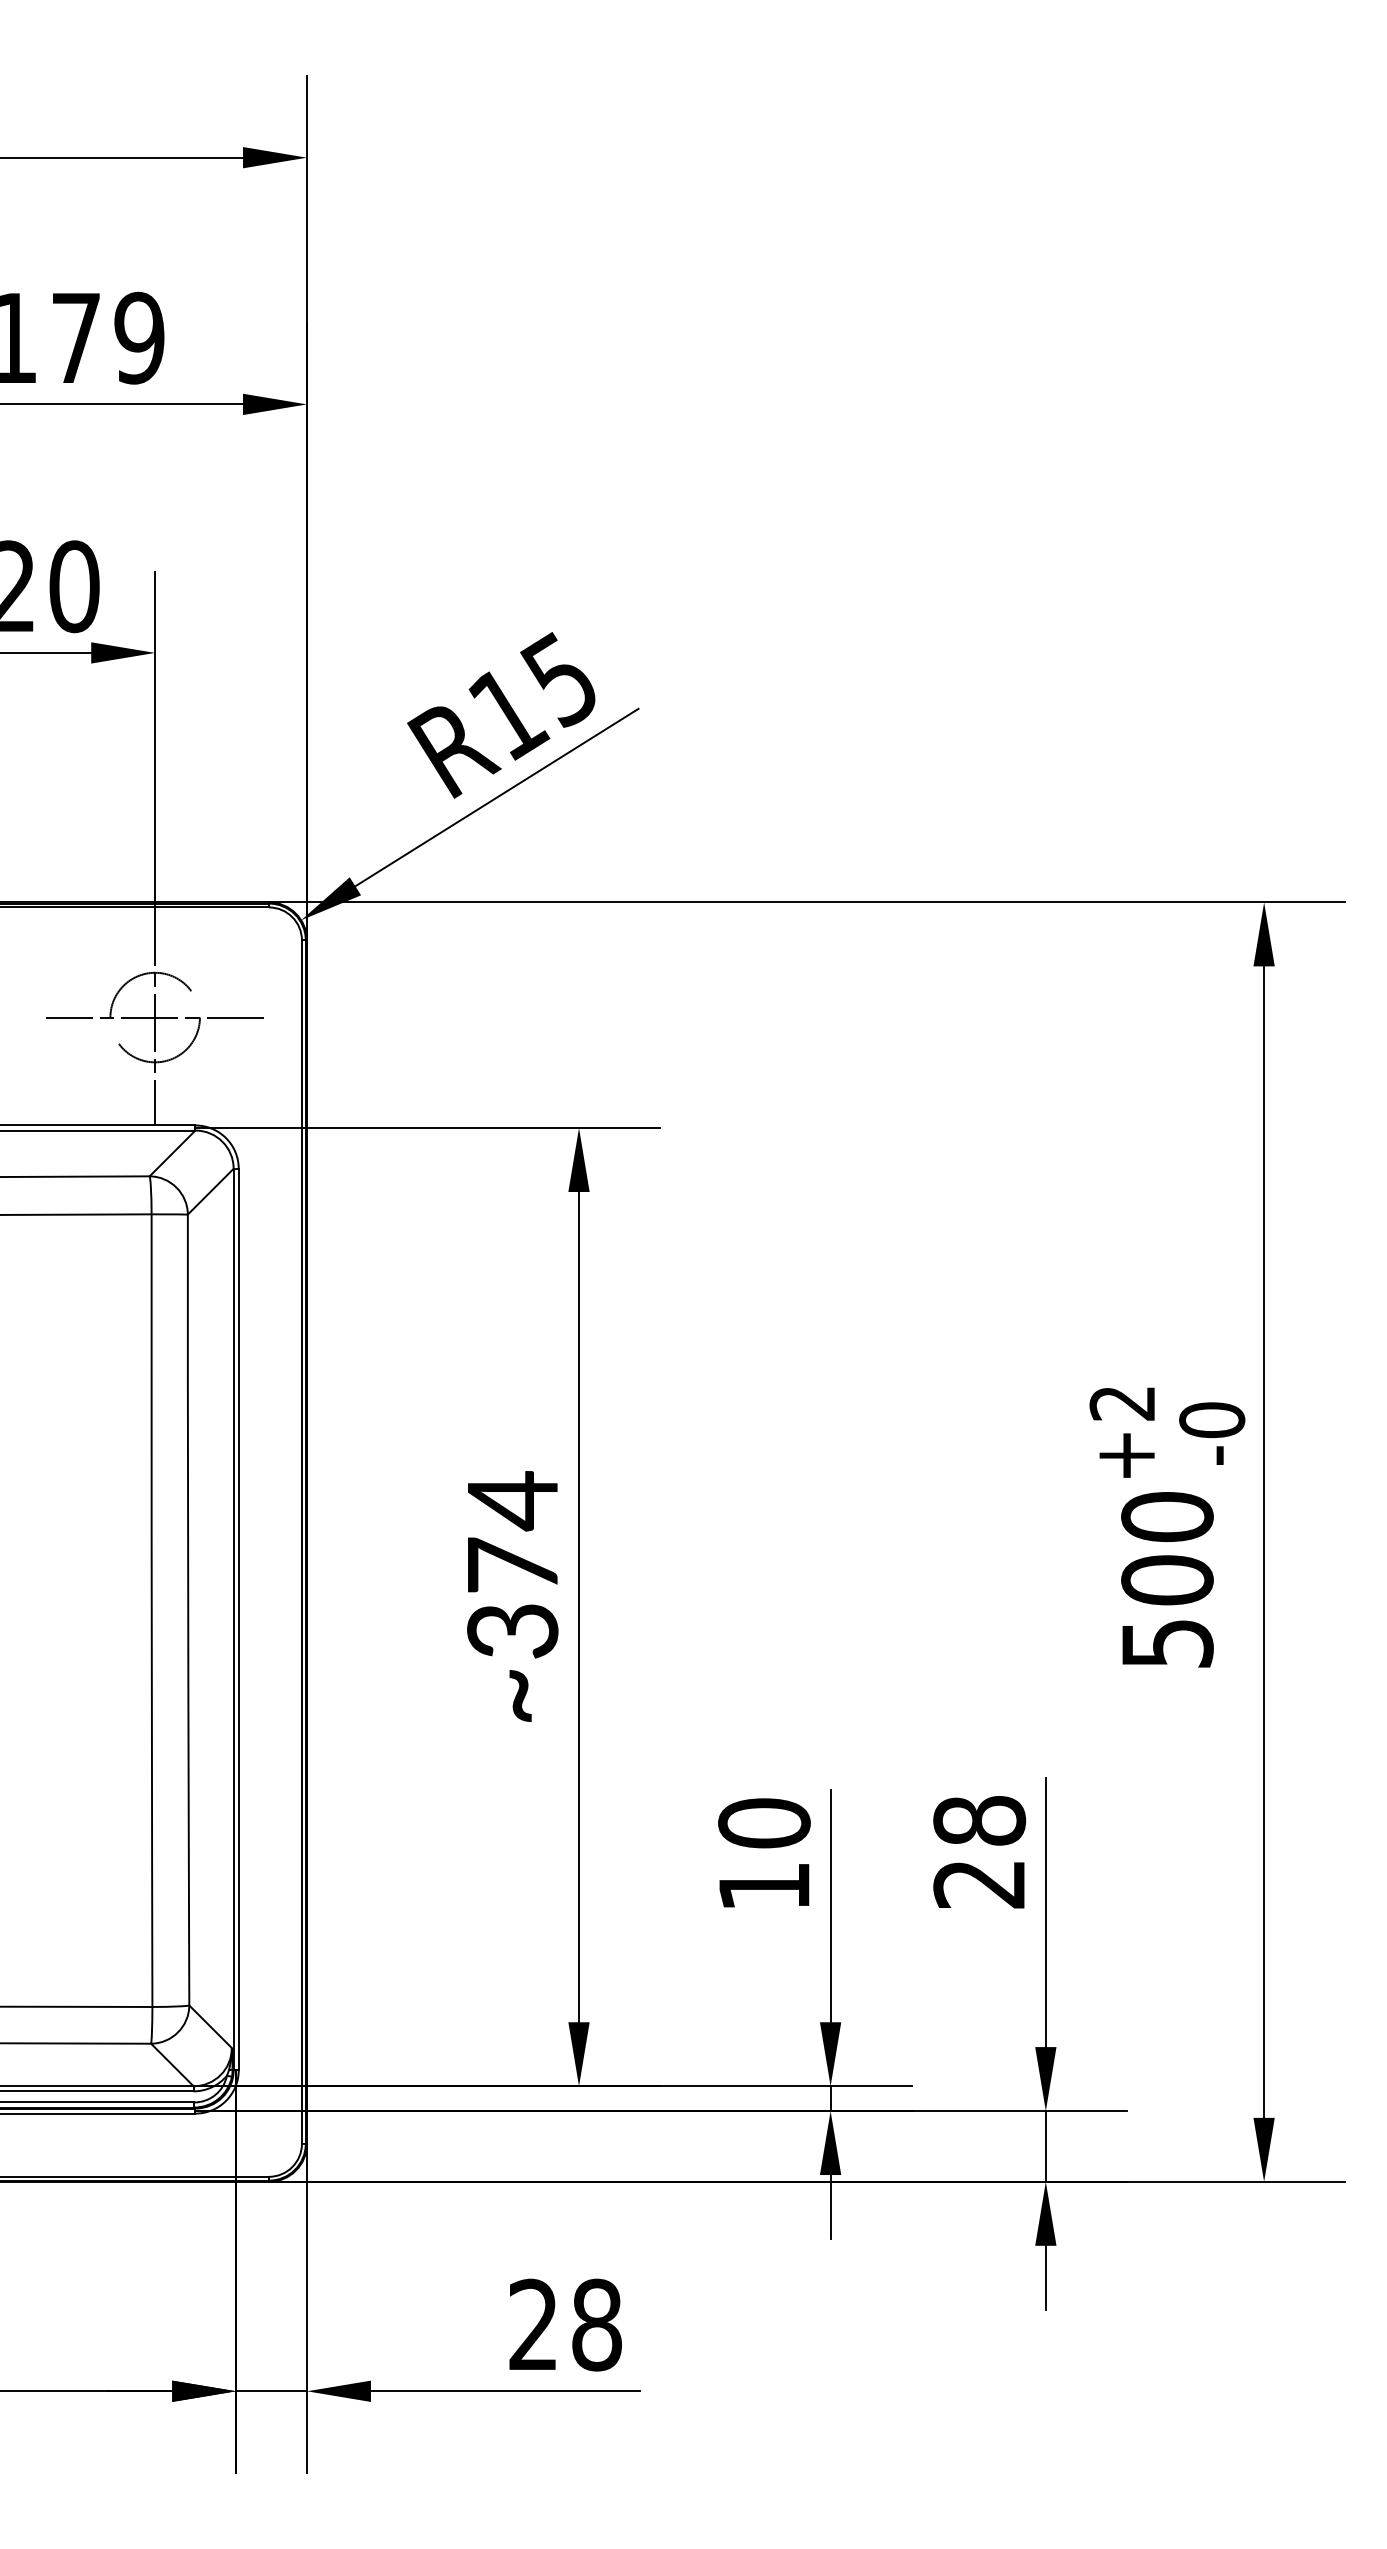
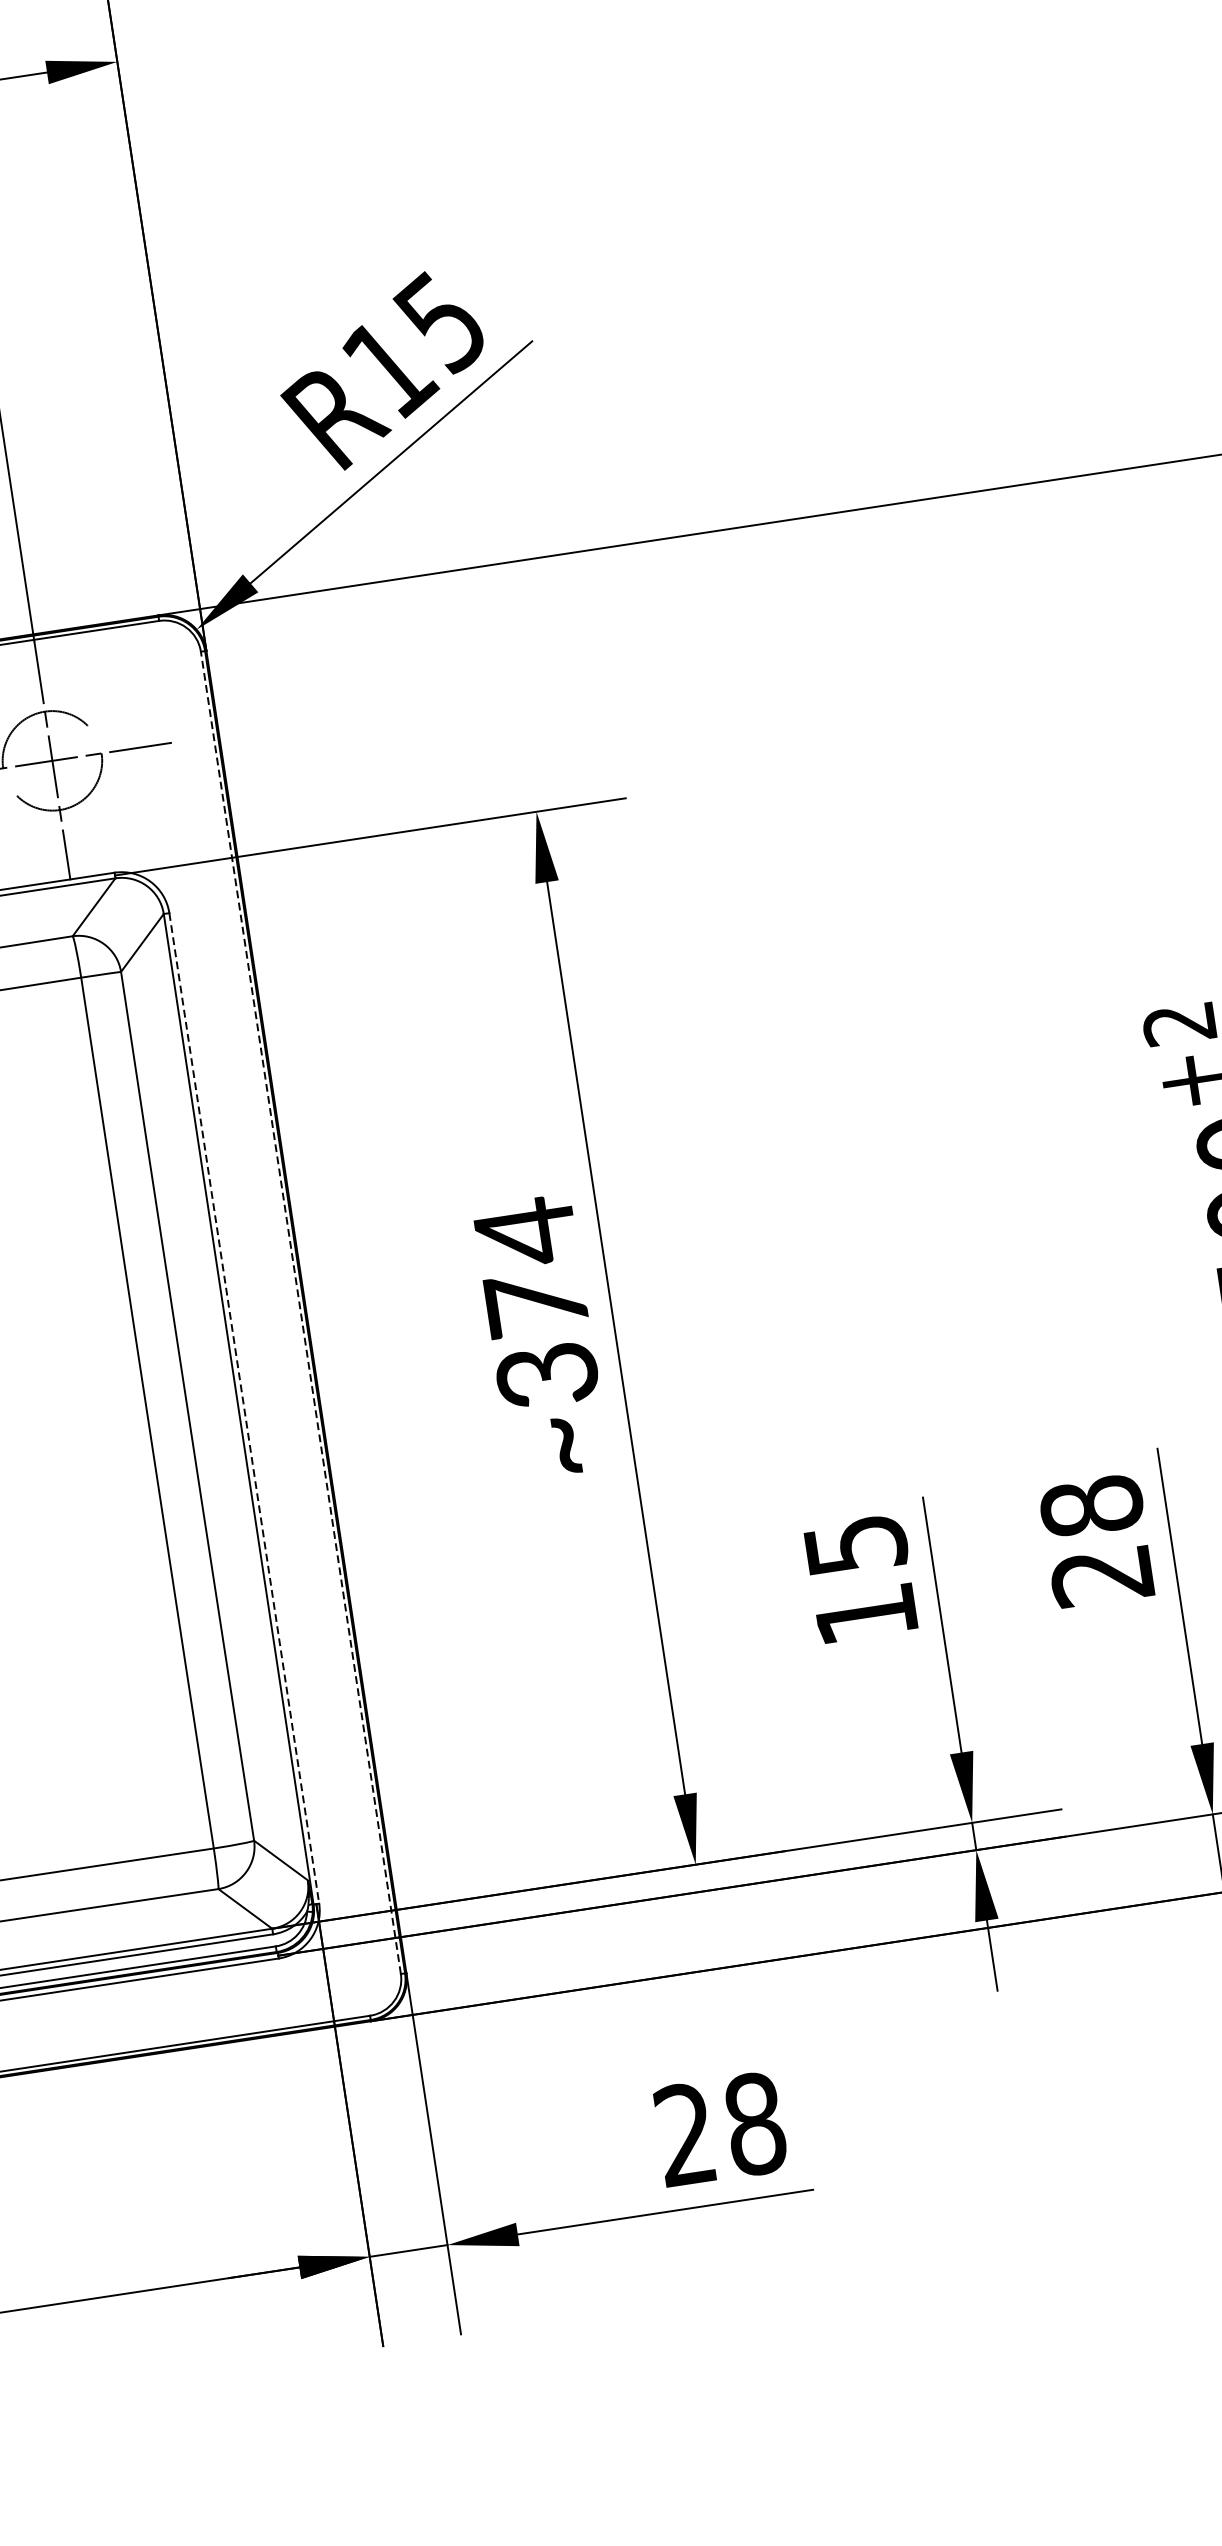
line: (301, 1542) -> (300, 1313), solid -> dashed
line: (238, 1619) -> (244, 1408), solid -> dashed
text: (764, 1823) -> (855, 1545), 10 -> 15

